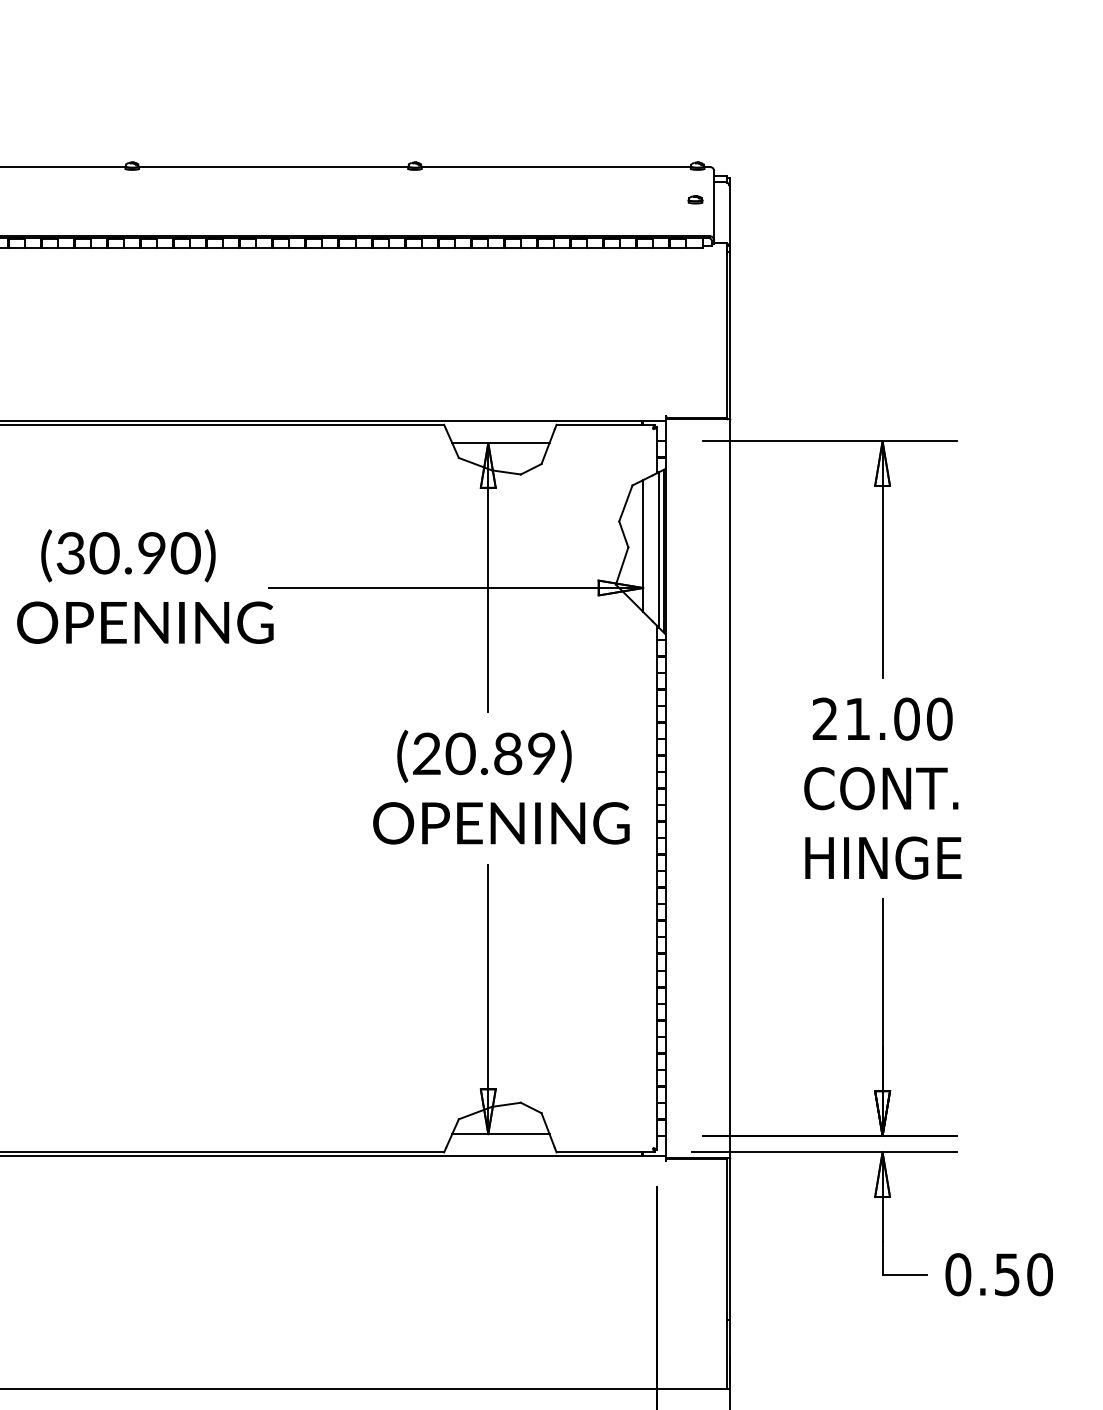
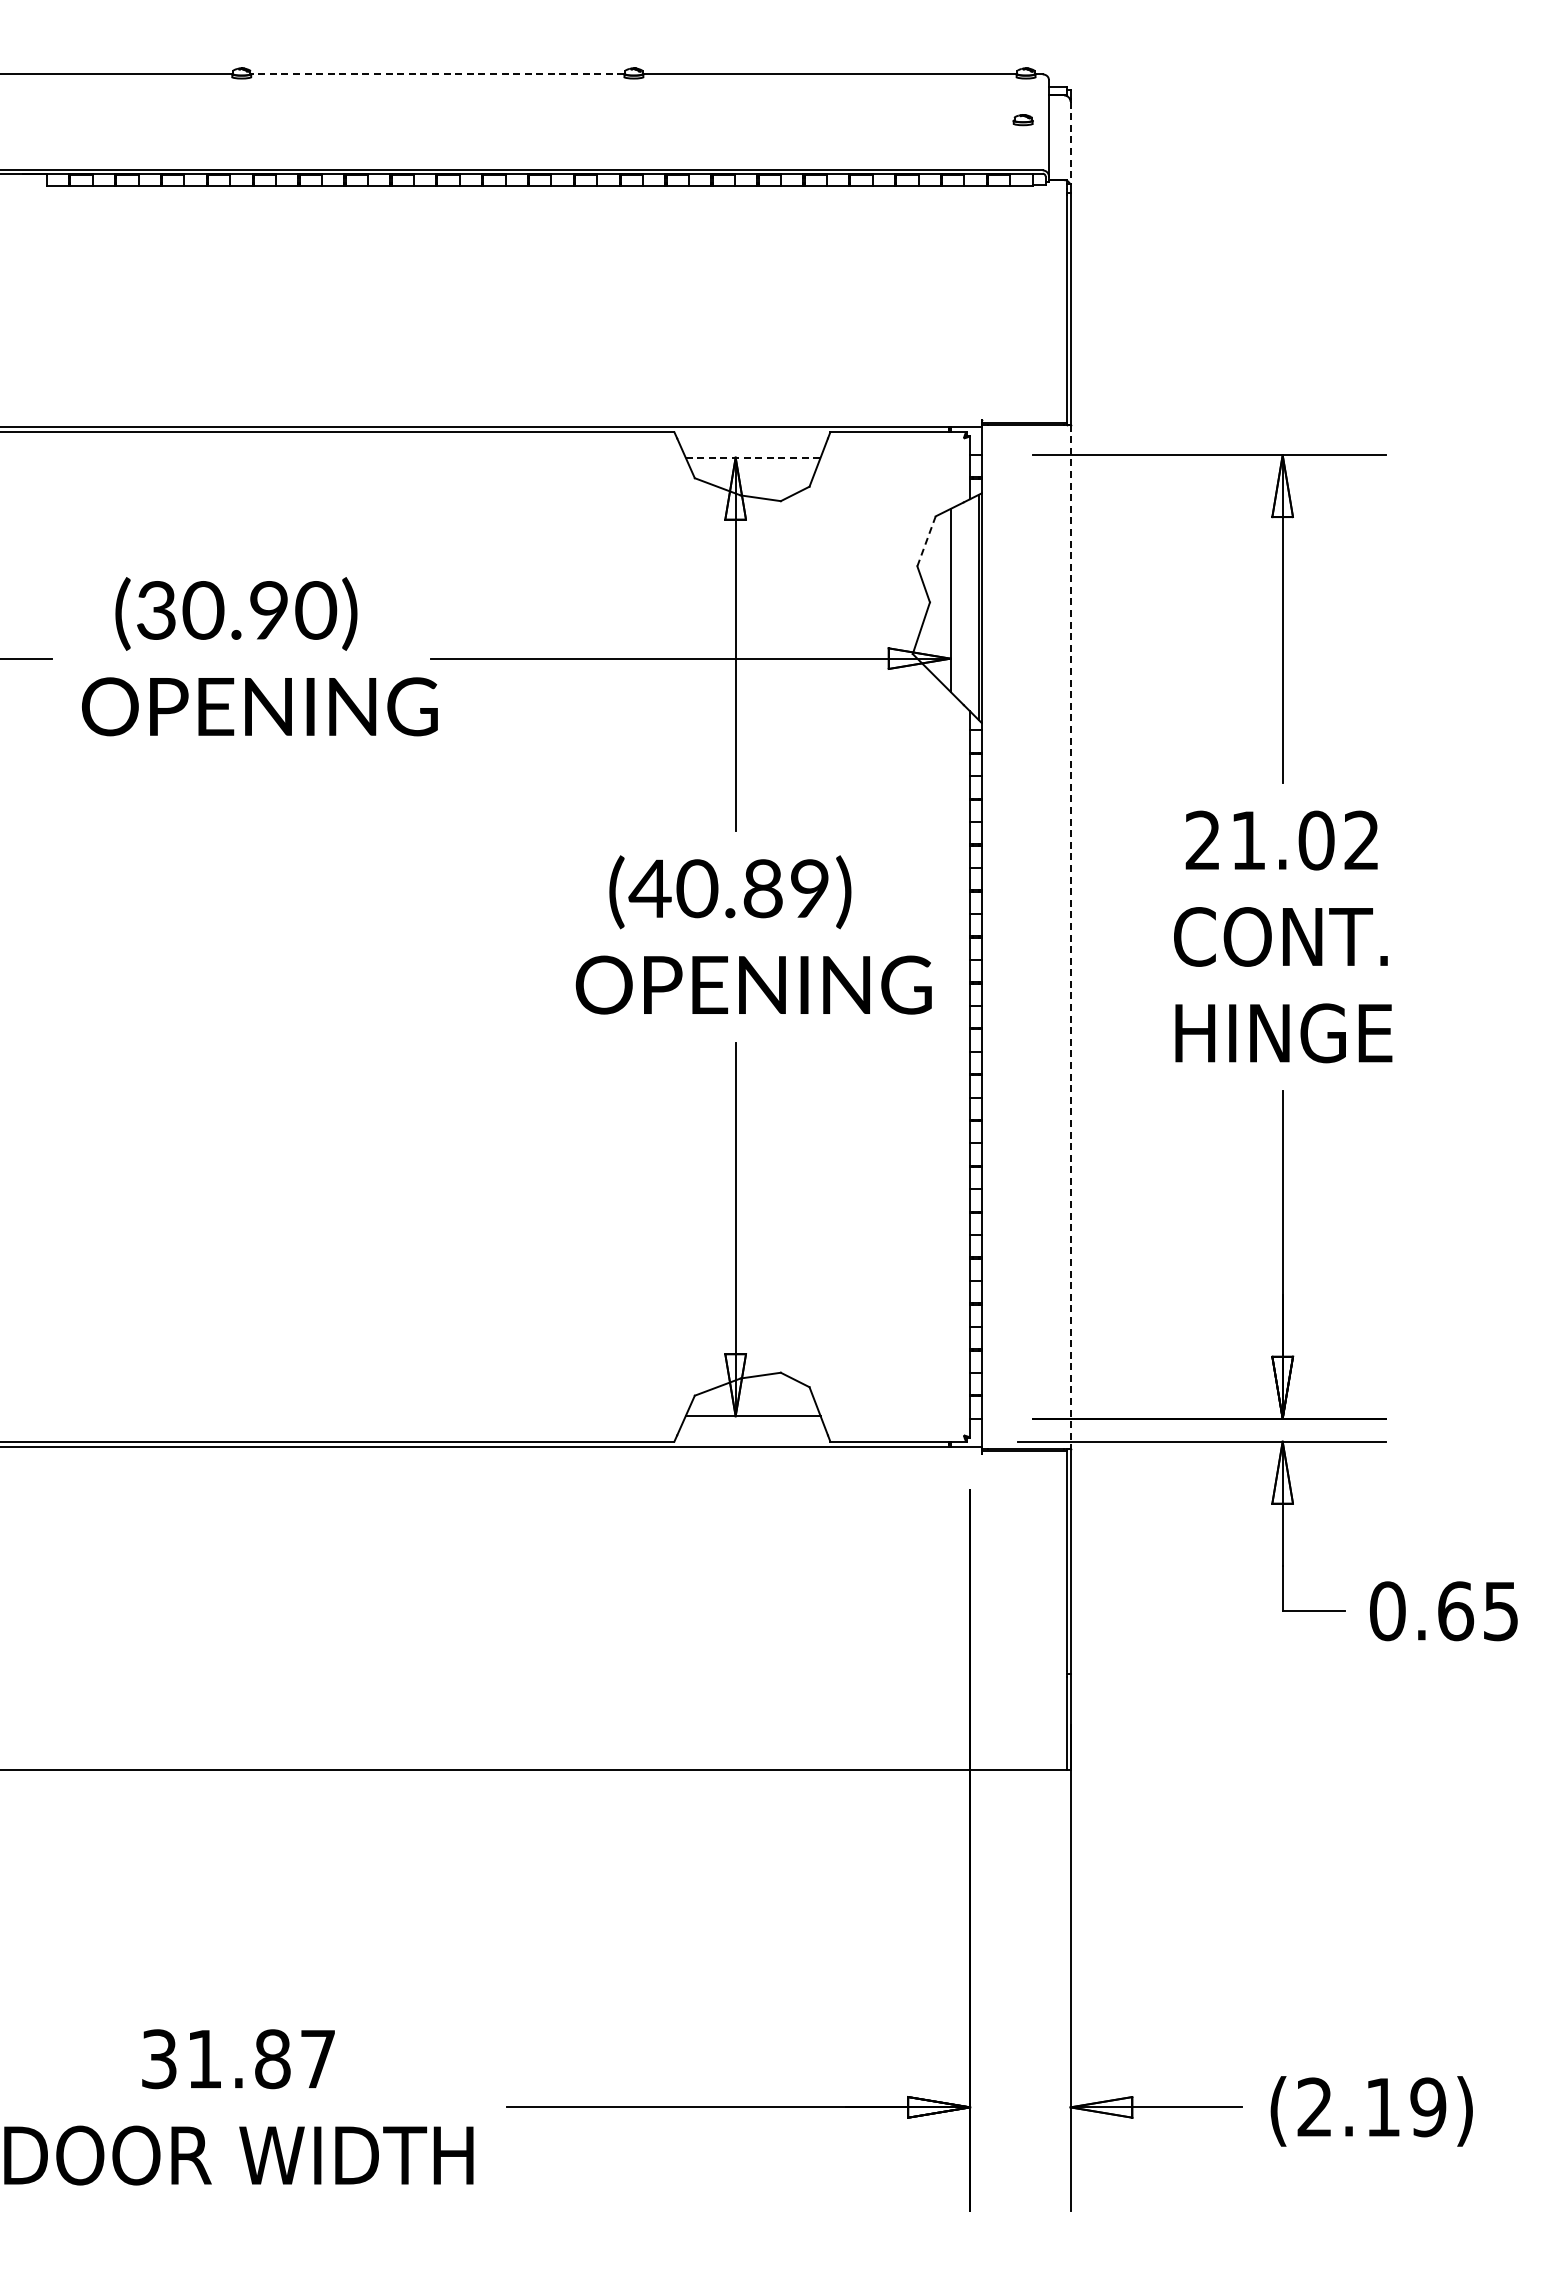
line: (273, 166) -> (437, 74), solid -> dashed
line: (729, 215) -> (1070, 142), solid -> dashed
line: (501, 443) -> (753, 457), solid -> dashed
line: (625, 503) -> (926, 541), solid -> dashed
line: (659, 549) -> (973, 605), removed
text: (939, 719) -> (1361, 840), 21.00 -> 21.02
text: (426, 753) -> (649, 888), (20.89) -> (40.89)
line: (729, 789) -> (1070, 937), solid -> dashed
text: (1023, 1274) -> (1478, 1611), 0.50 -> 0.65

